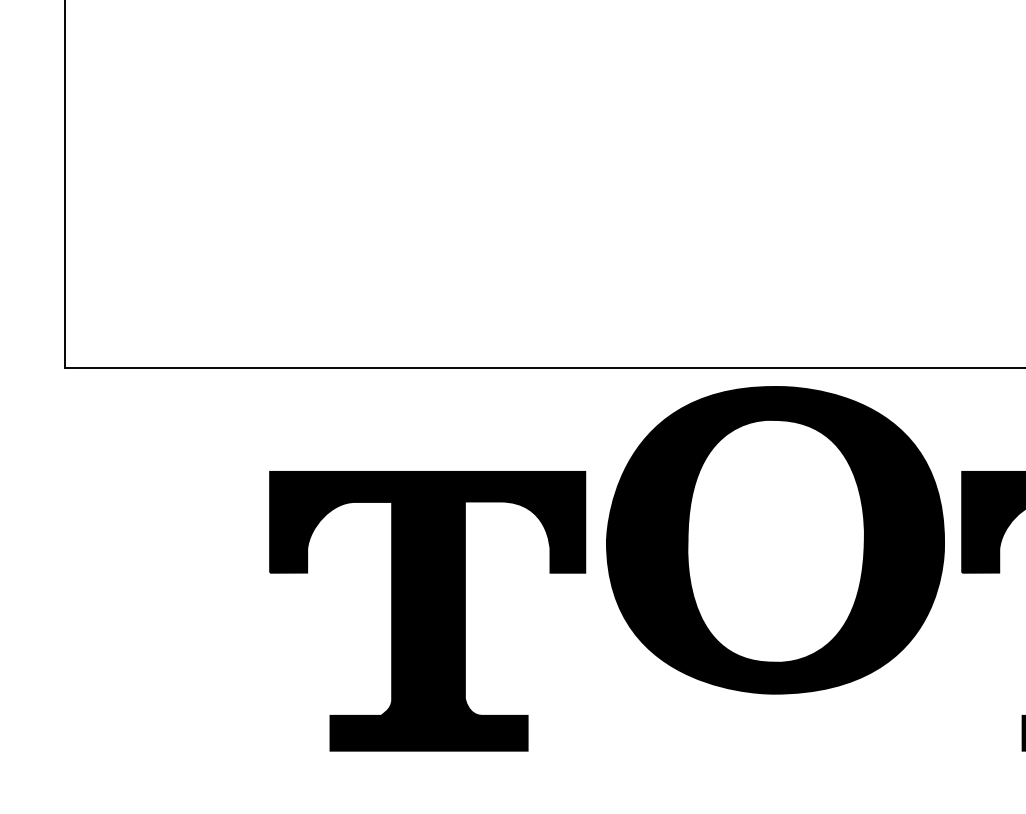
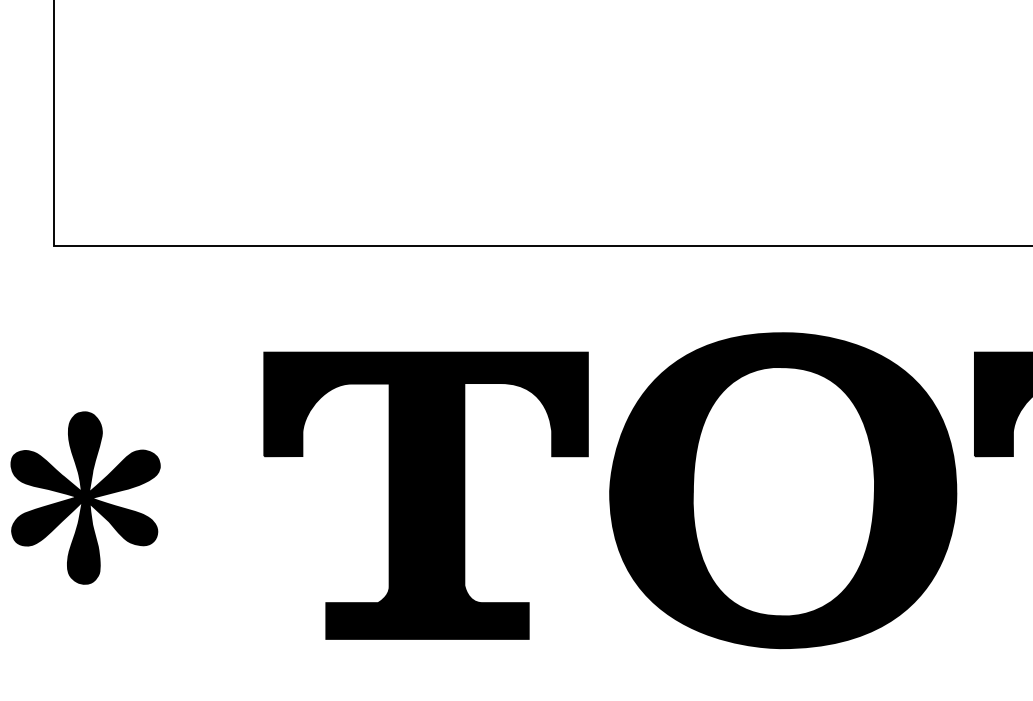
part: (775, 540) -> (783, 490), moved
part: (96, 613) -> (86, 498), added

